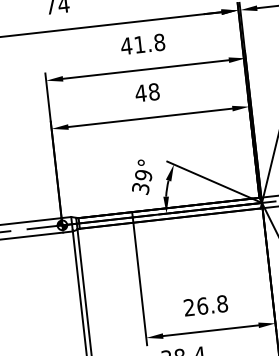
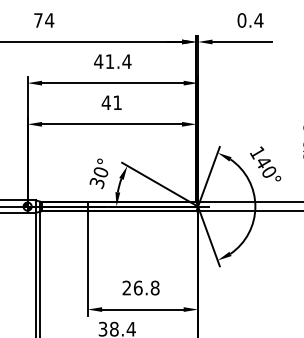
text: (159, 42) -> (126, 61), 41.8 -> 41.4
text: (153, 91) -> (117, 102), 48 -> 41
text: (143, 175) -> (100, 172), 39° -> 30°

